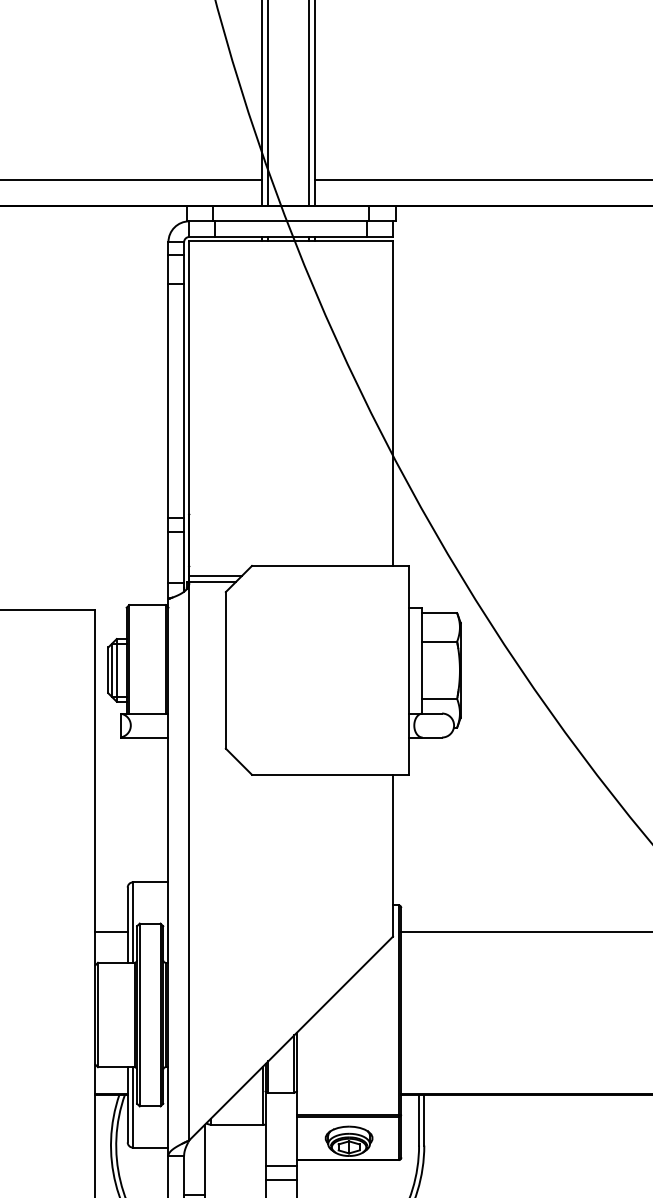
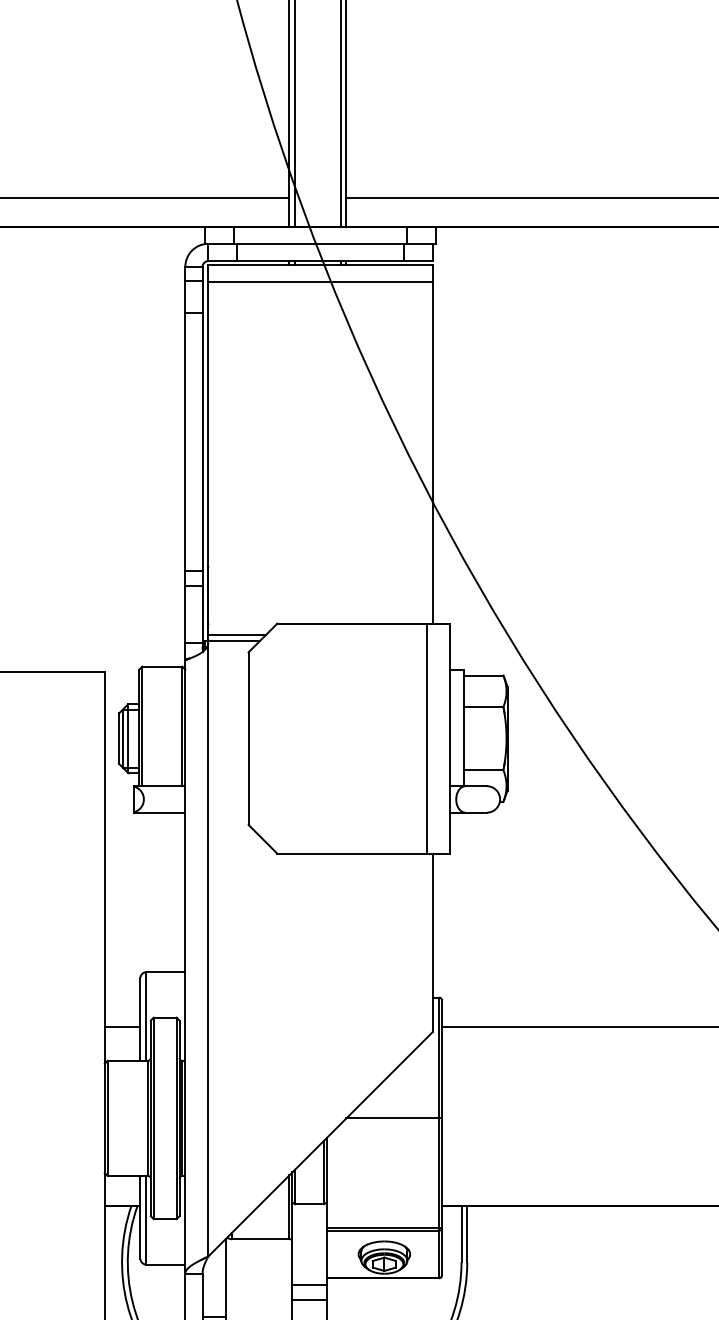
line: (291, 256) -> (320, 282), added
line: (388, 670) -> (427, 738), added
line: (357, 1015) -> (393, 1118), added

